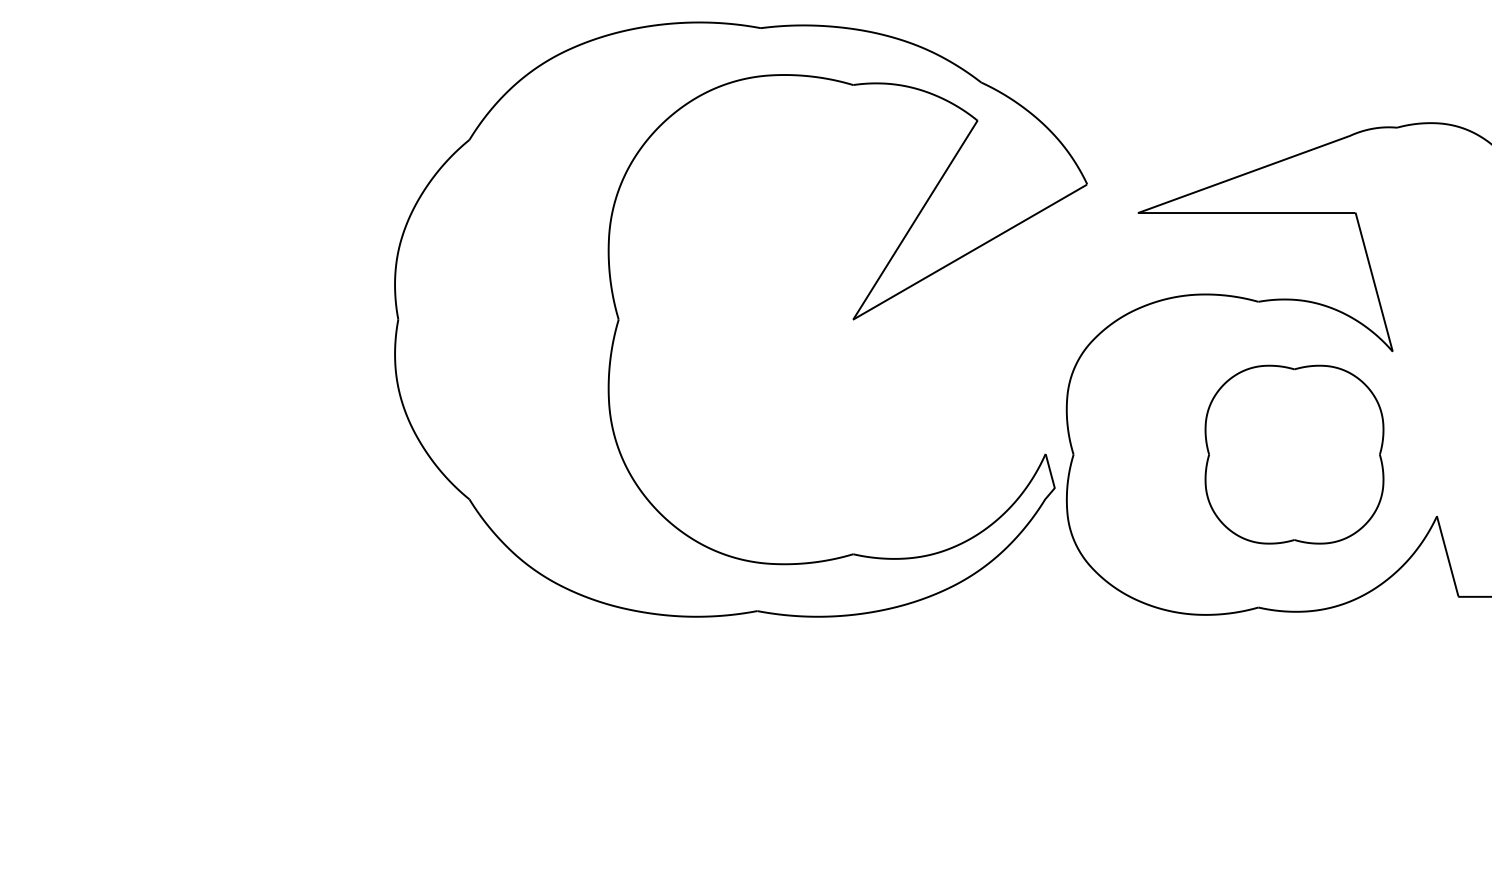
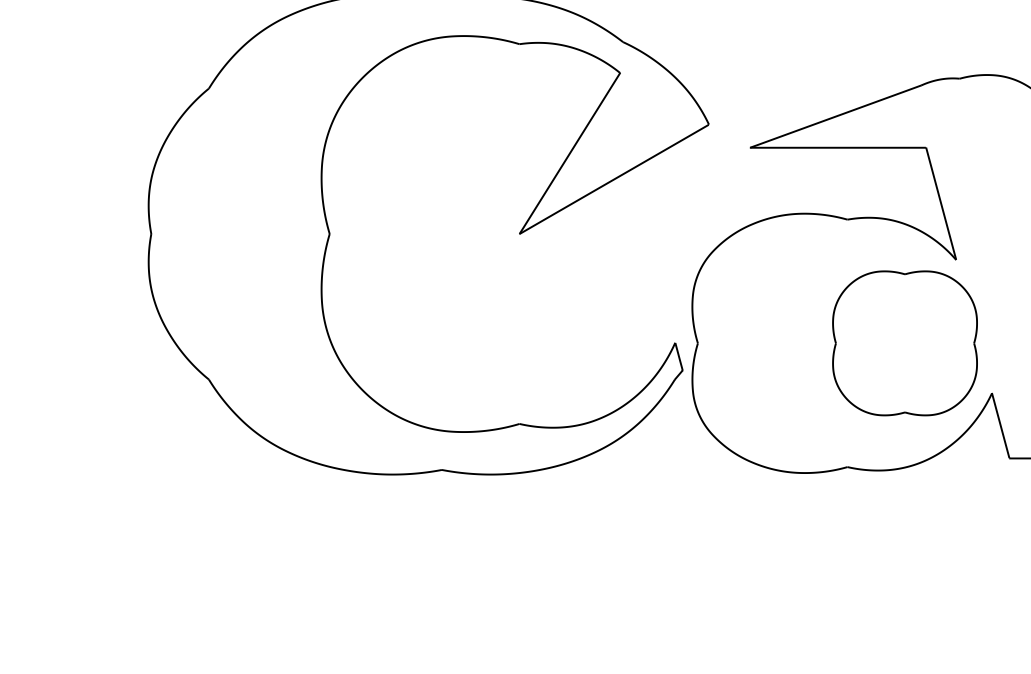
part: (1294, 454) -> (905, 343), moved

